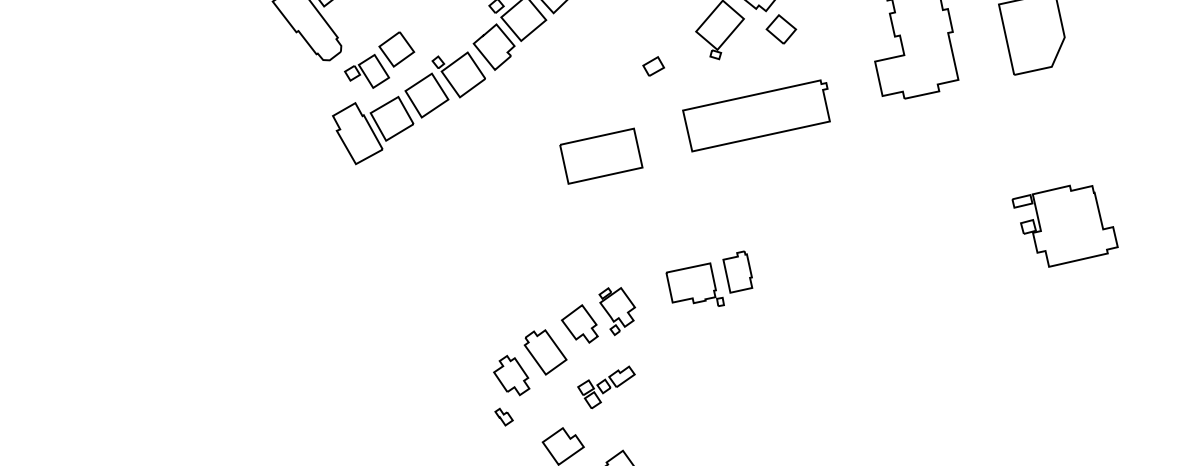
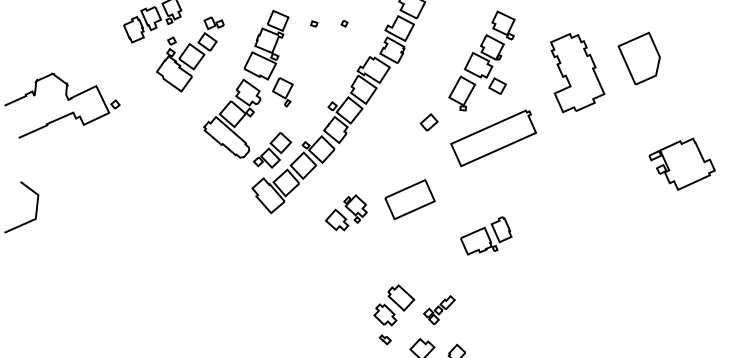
part: (654, 65) -> (429, 121), size x1.4
part: (600, 155) -> (409, 199), moved
part: (597, 313) -> (345, 212), moved

